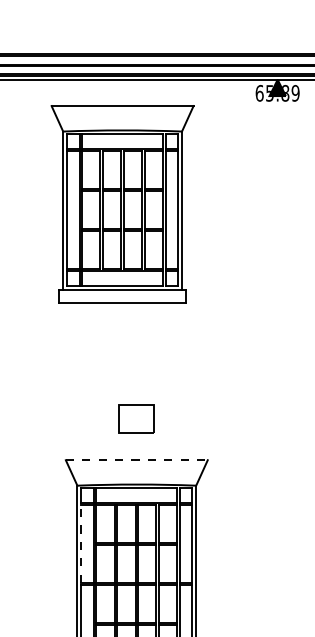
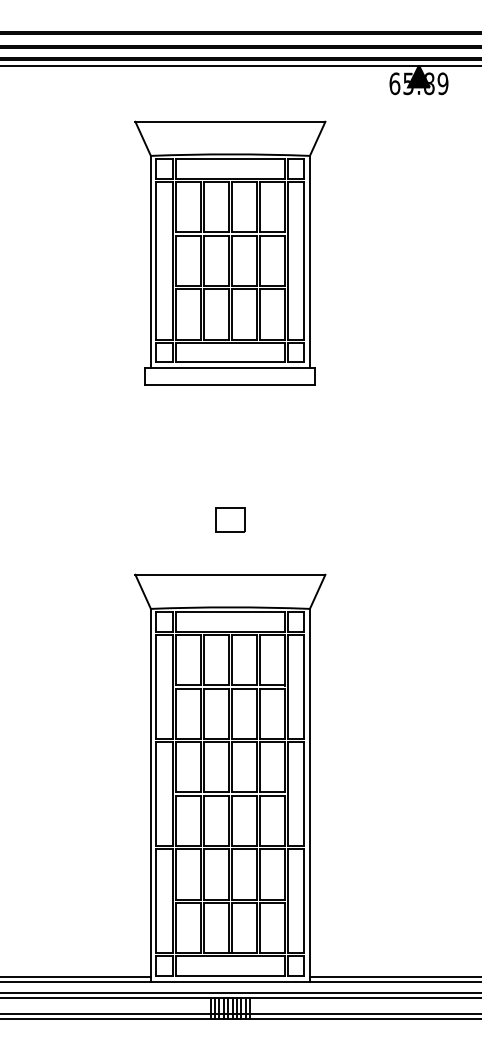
part: (122, 203) -> (230, 252), moved
part: (136, 418) -> (230, 519), size x0.62
line: (136, 459) -> (230, 574), dashed -> solid
line: (81, 544) -> (156, 687), dashed -> solid

